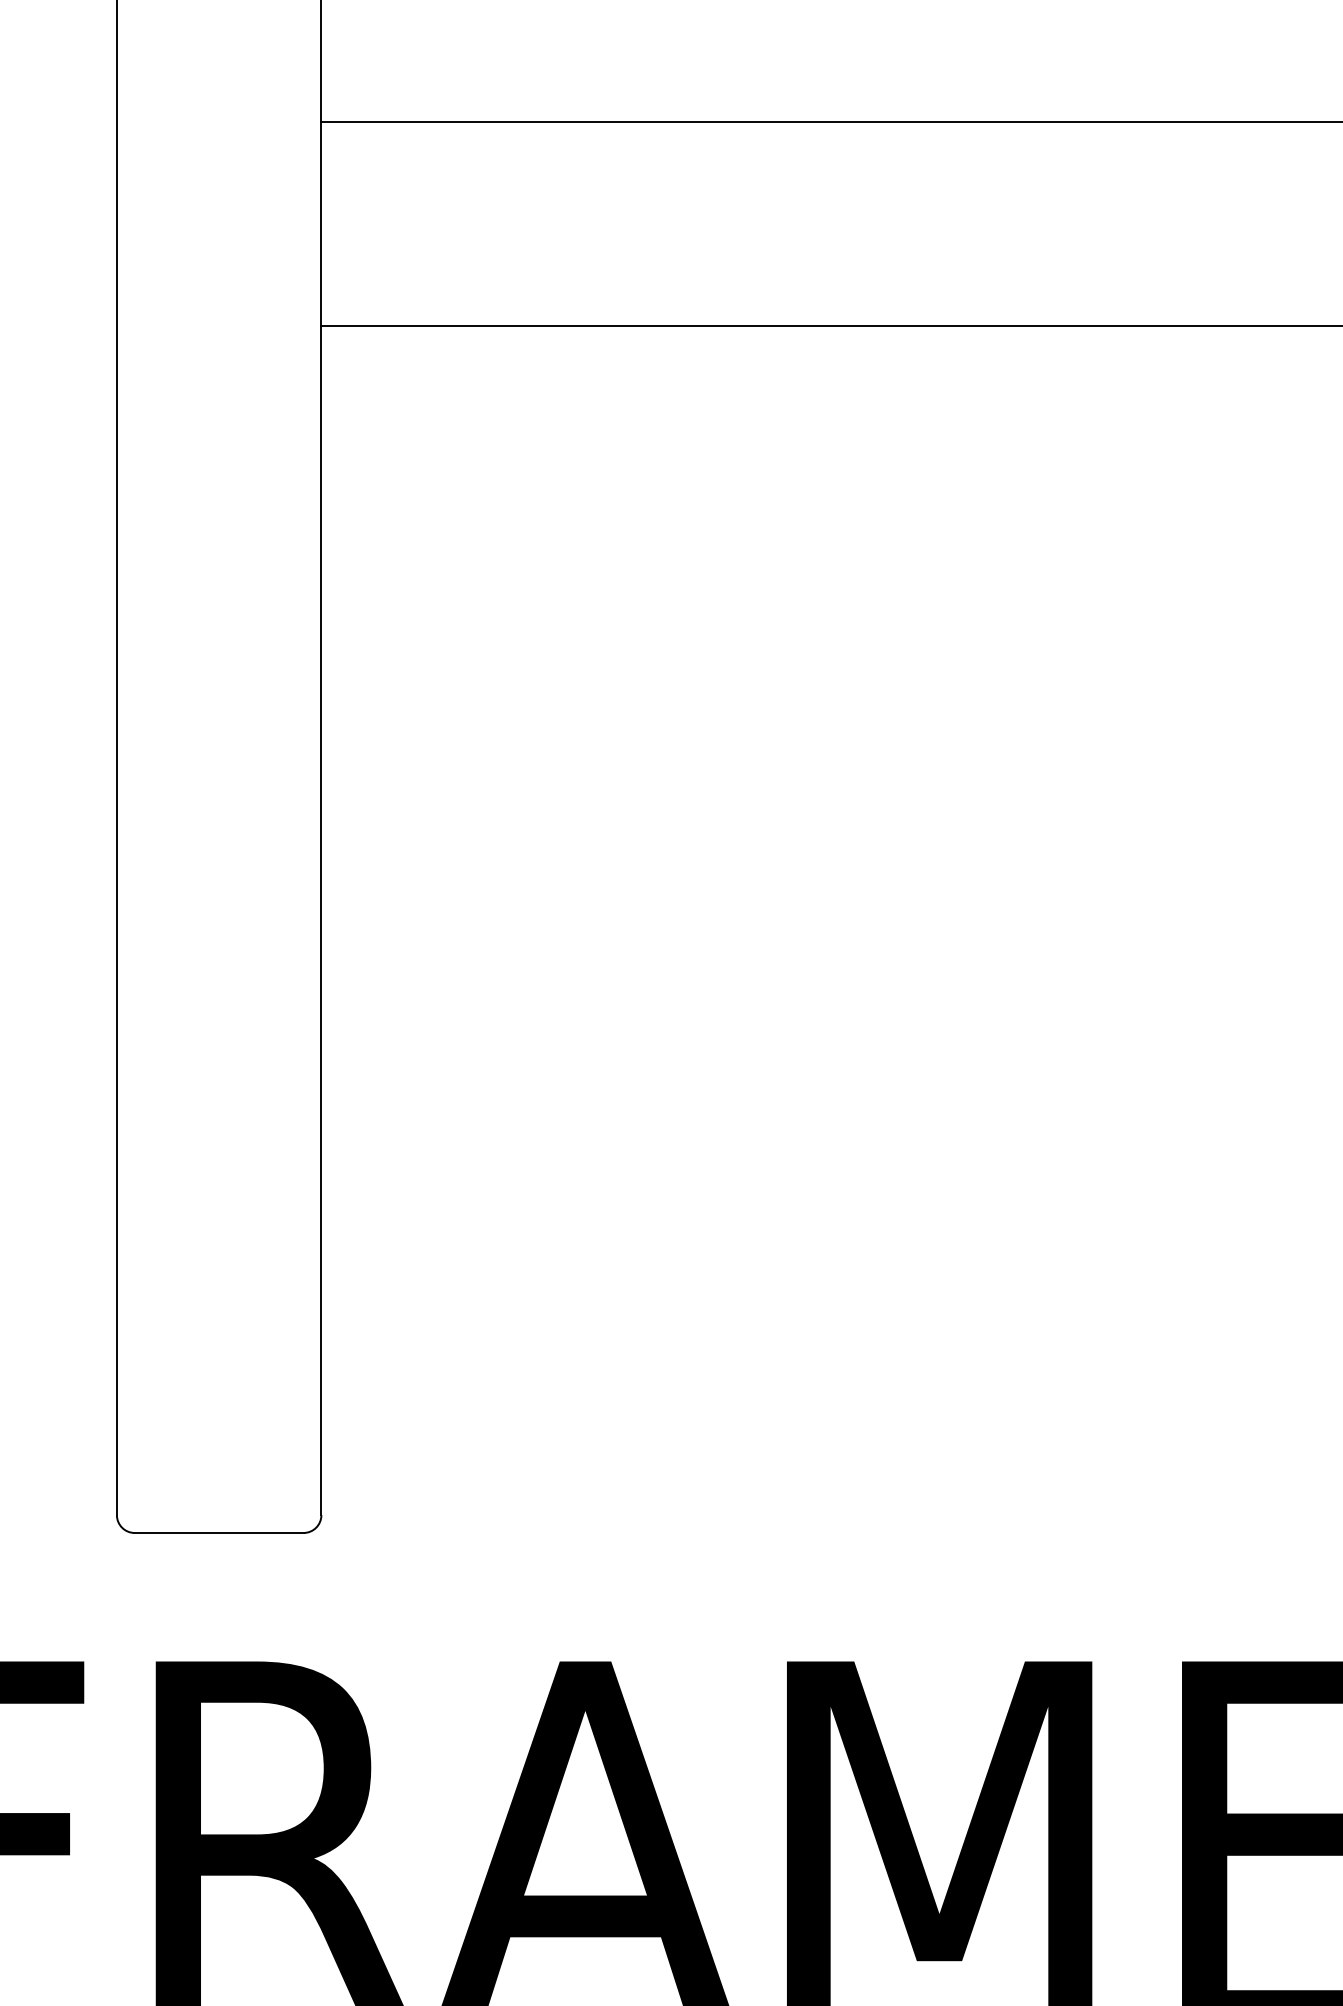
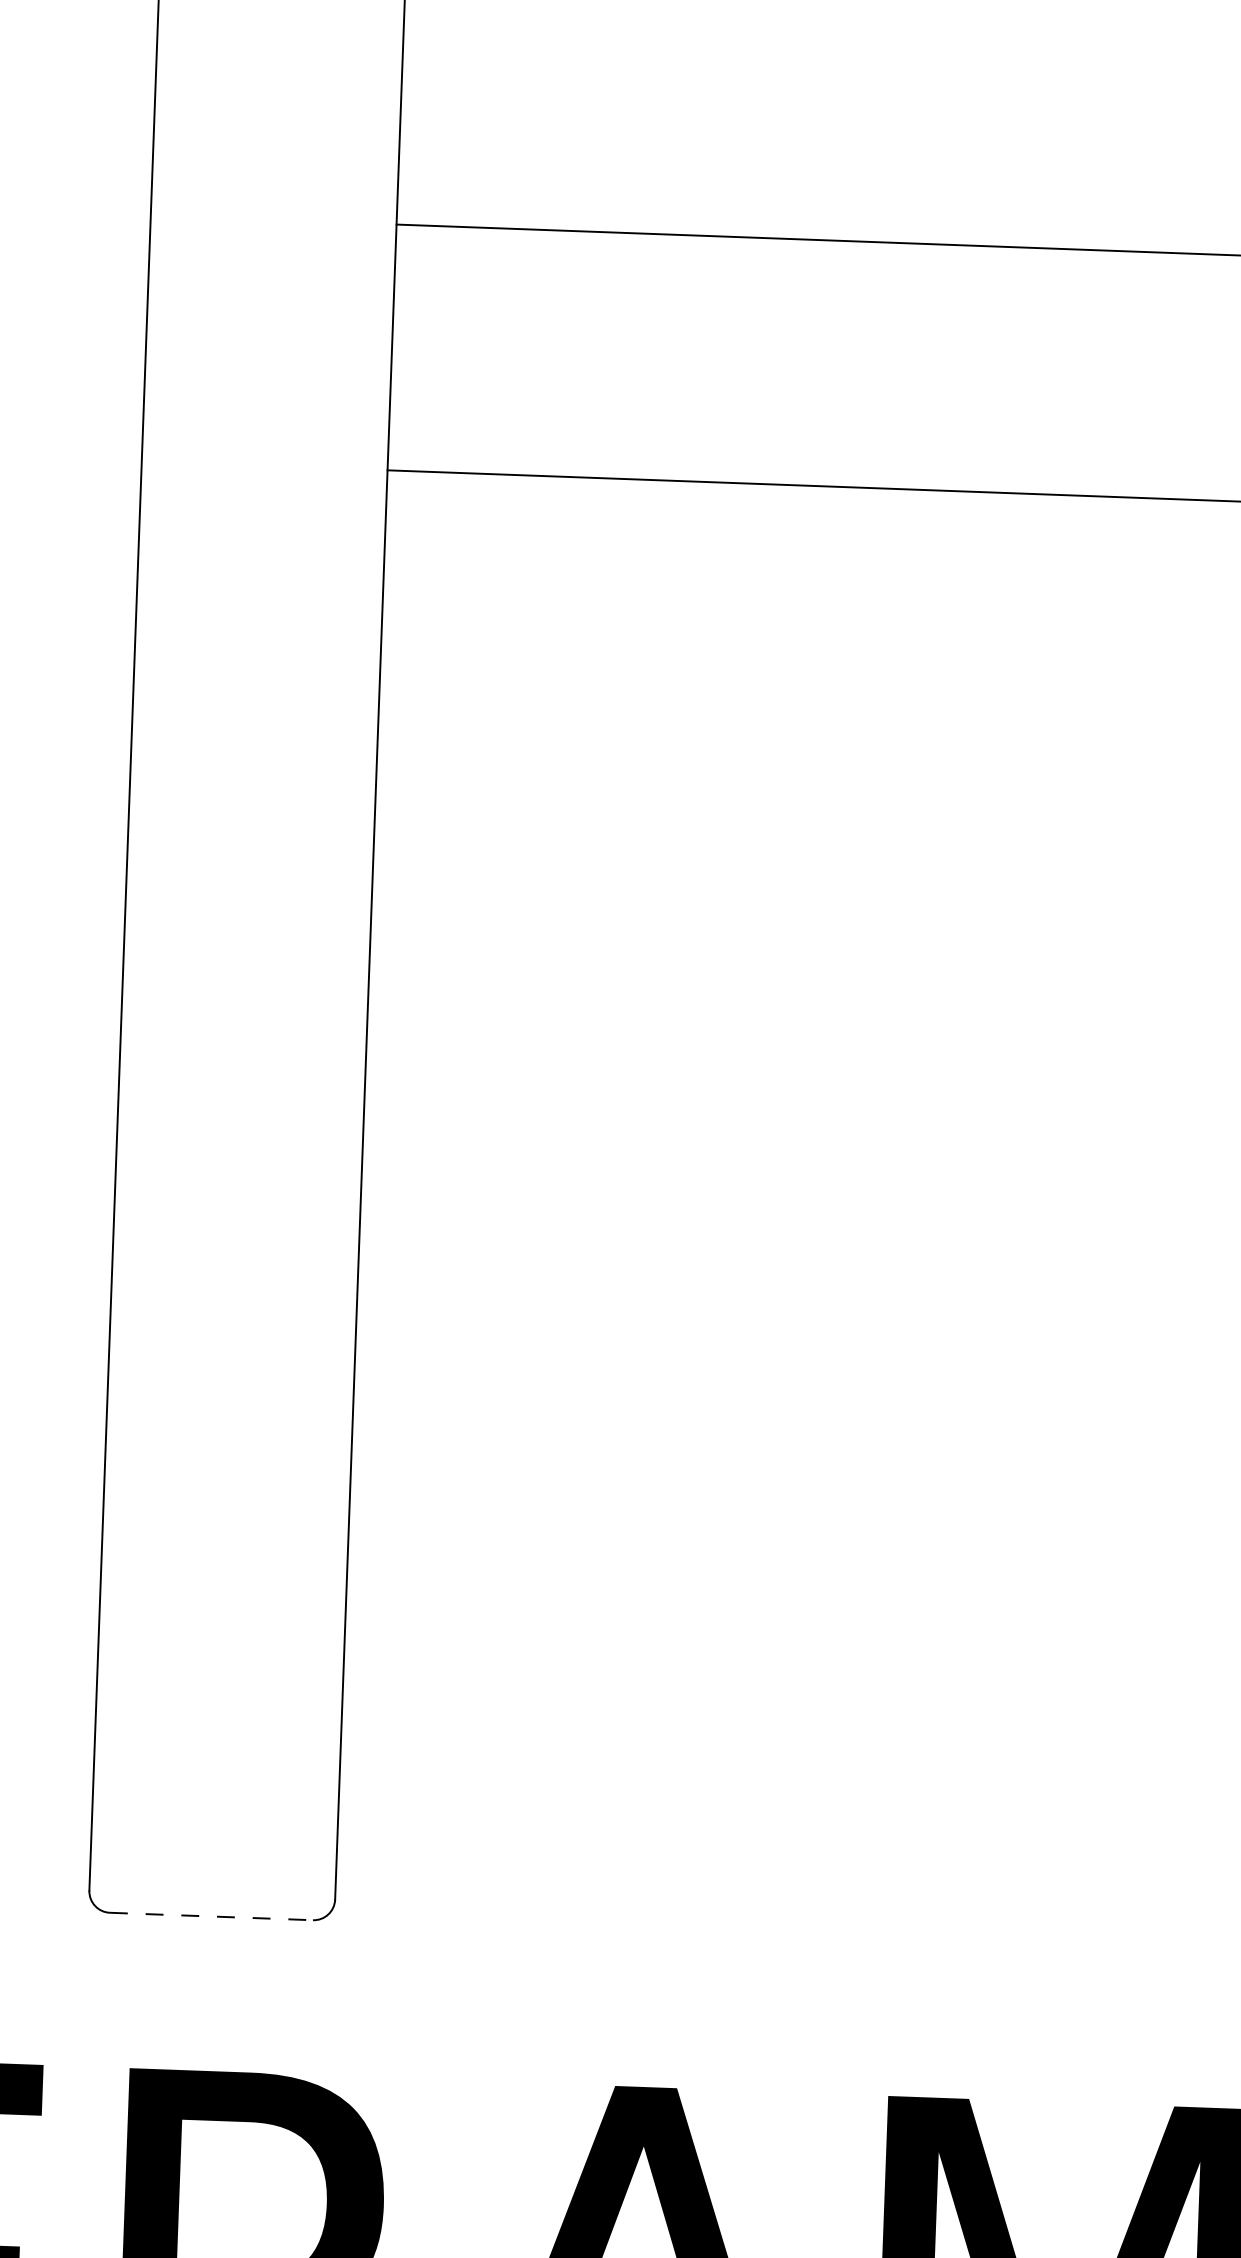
line: (219, 1532) -> (211, 1915), solid -> dashed

